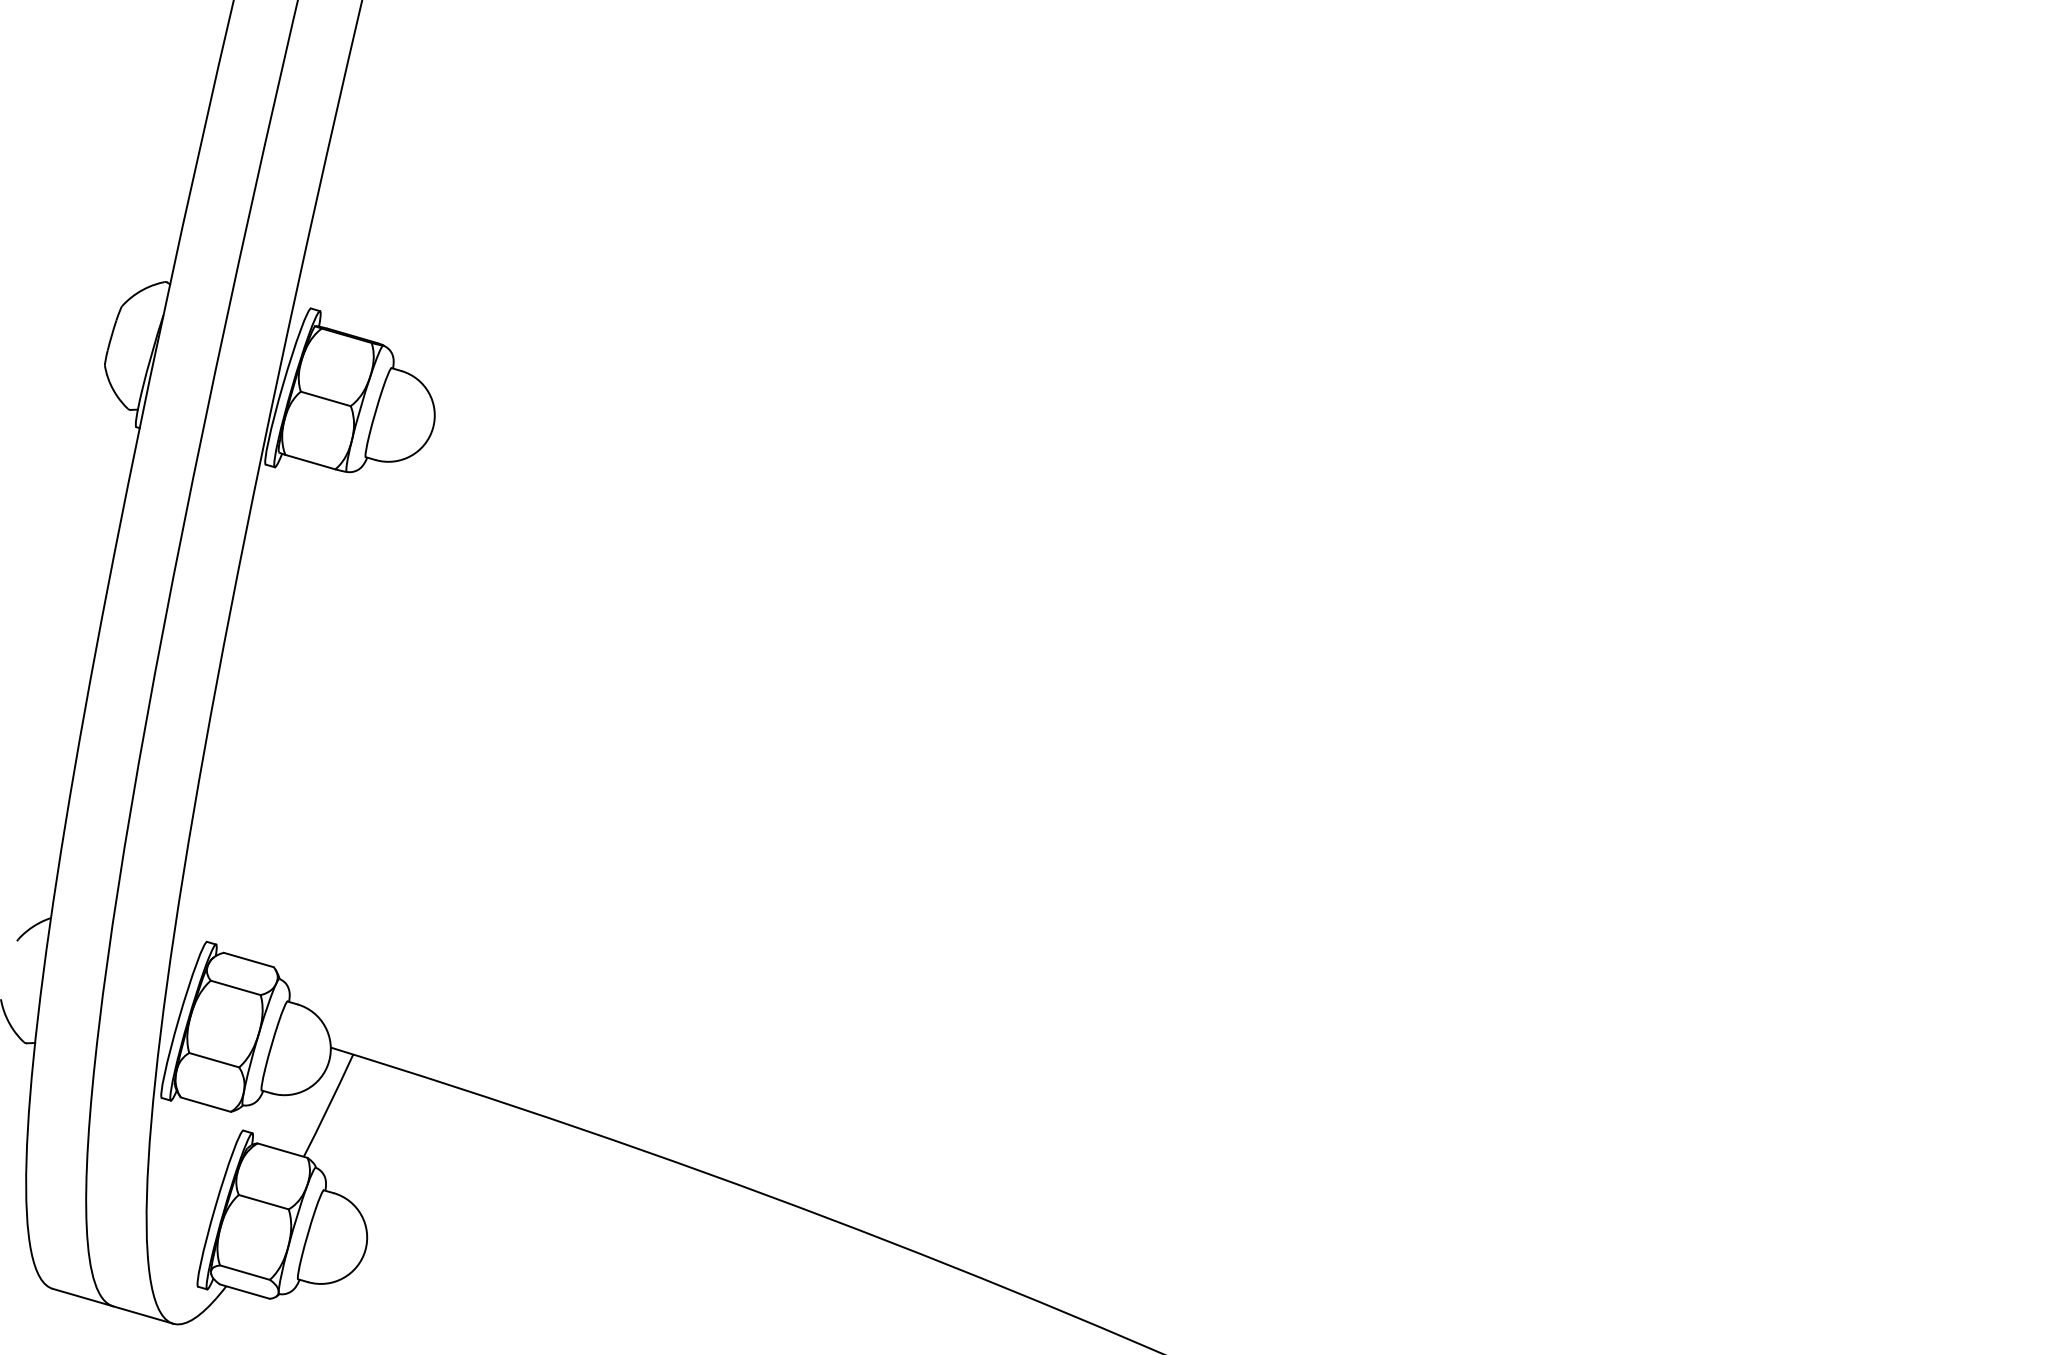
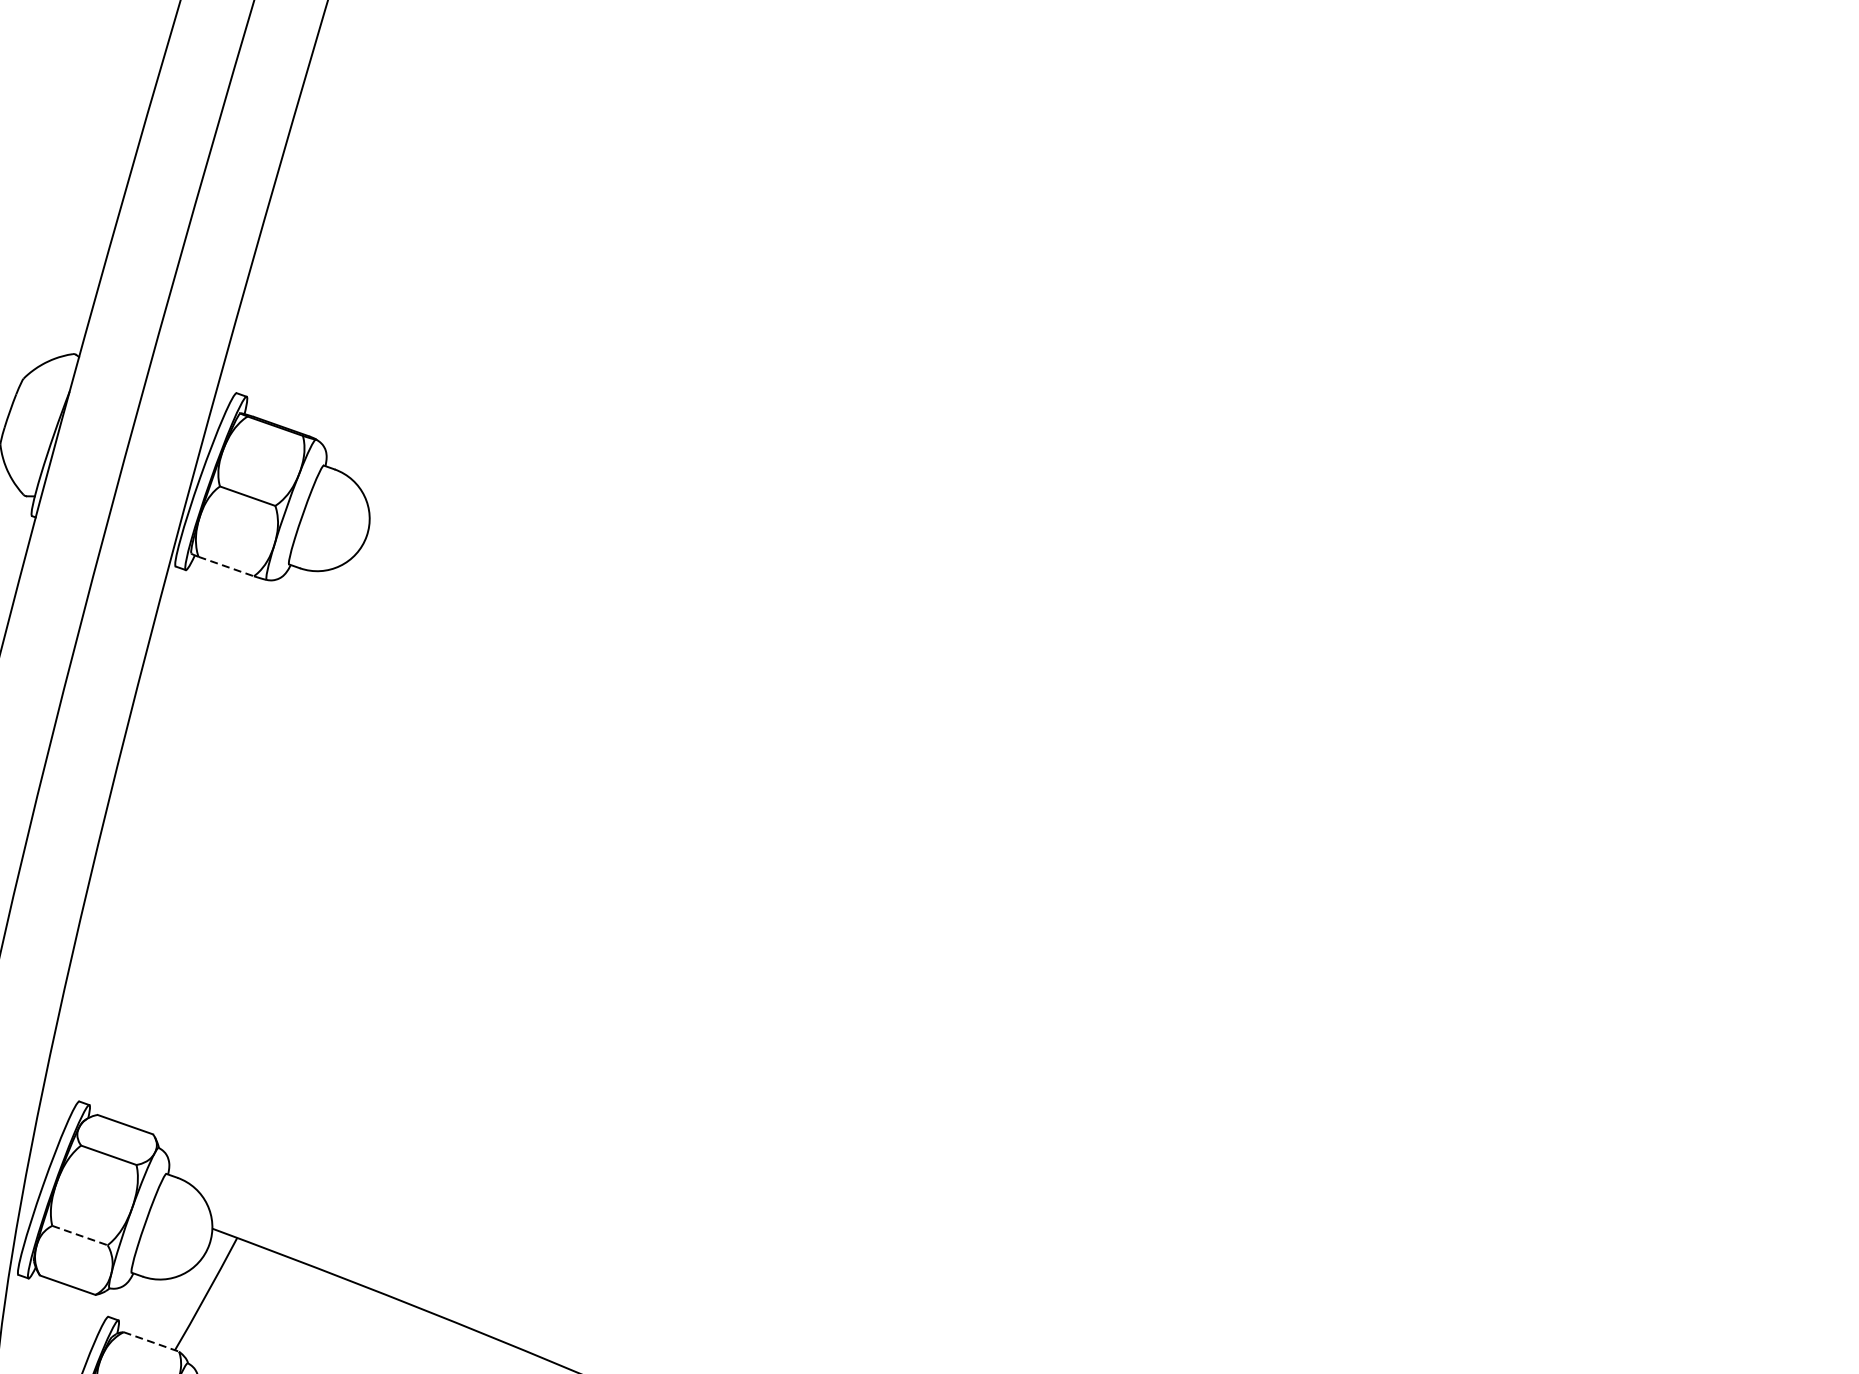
line: (310, 462) -> (226, 566), solid -> dashed
line: (214, 1060) -> (80, 1235), solid -> dashed
line: (282, 1150) -> (151, 1341), solid -> dashed

